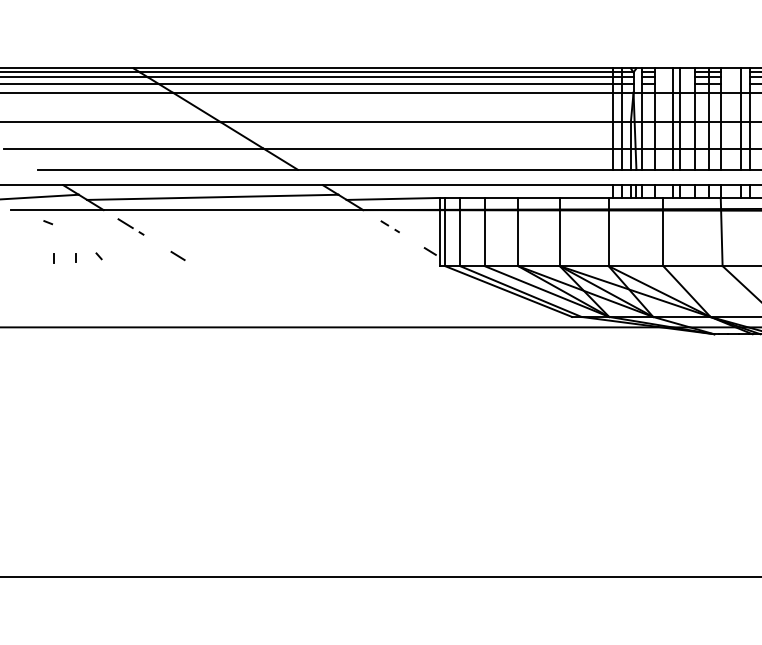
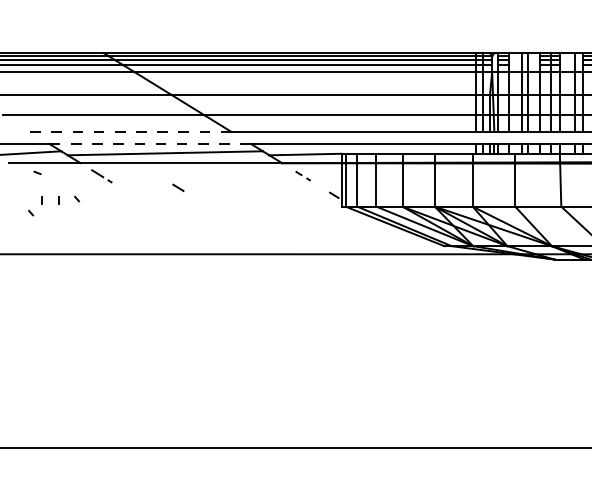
line: (167, 169) -> (130, 131), solid -> dashed
line: (193, 184) -> (150, 143), solid -> dashed
line: (178, 255) -> (178, 187), moved
line: (40, 273) -> (31, 212), added

